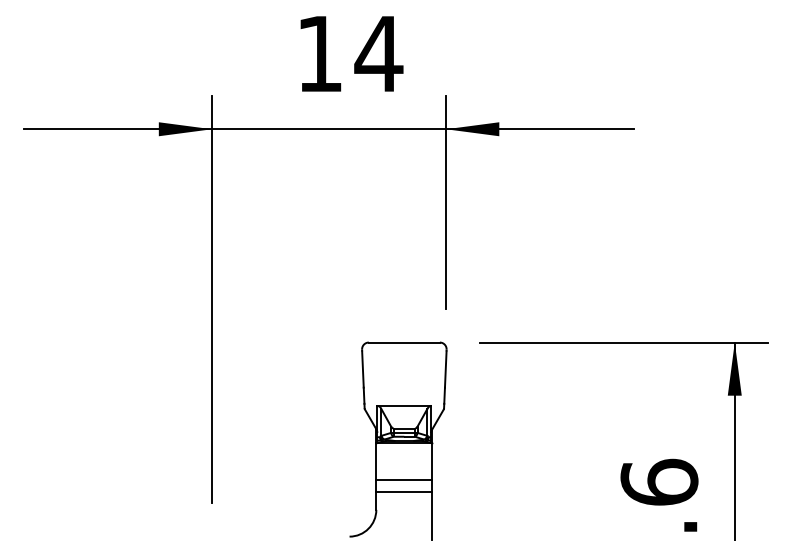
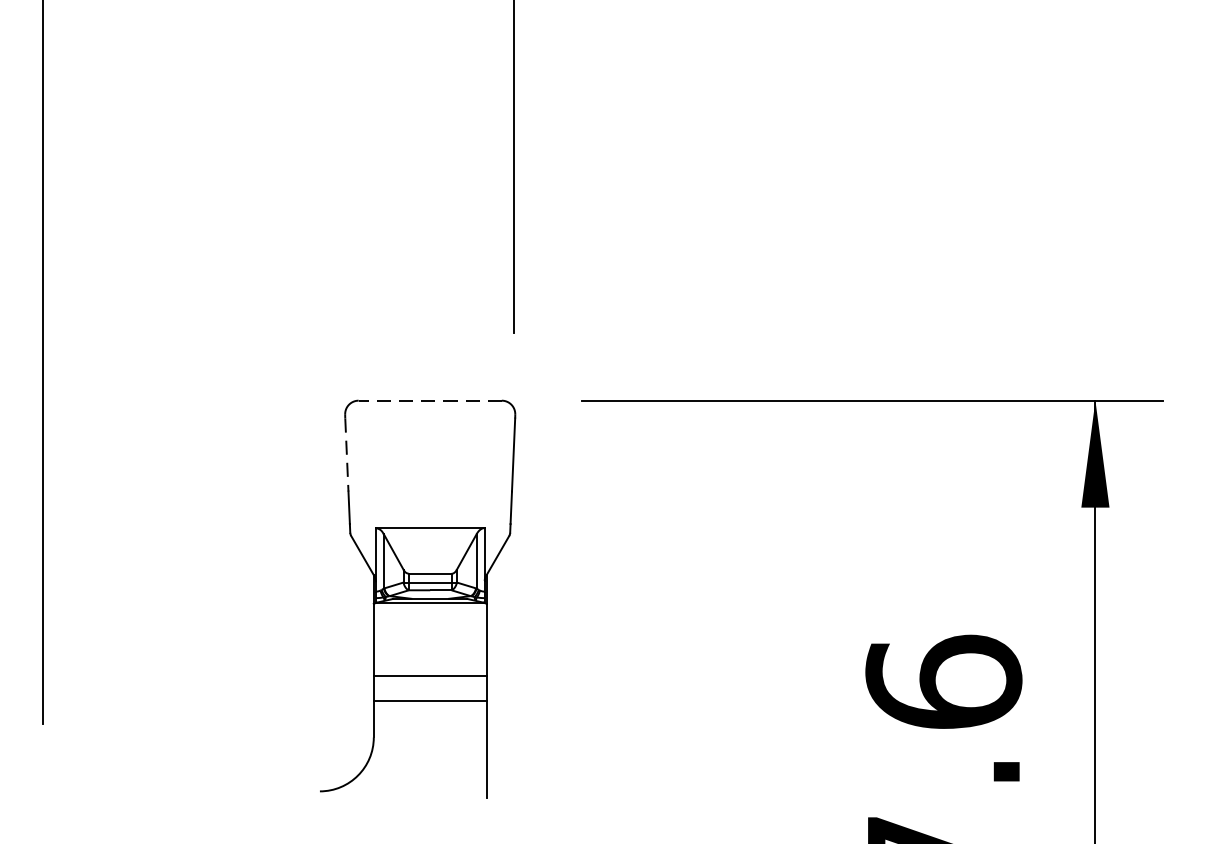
line: (404, 342) -> (430, 400), solid -> dashed
line: (362, 370) -> (345, 456), solid -> dashed

